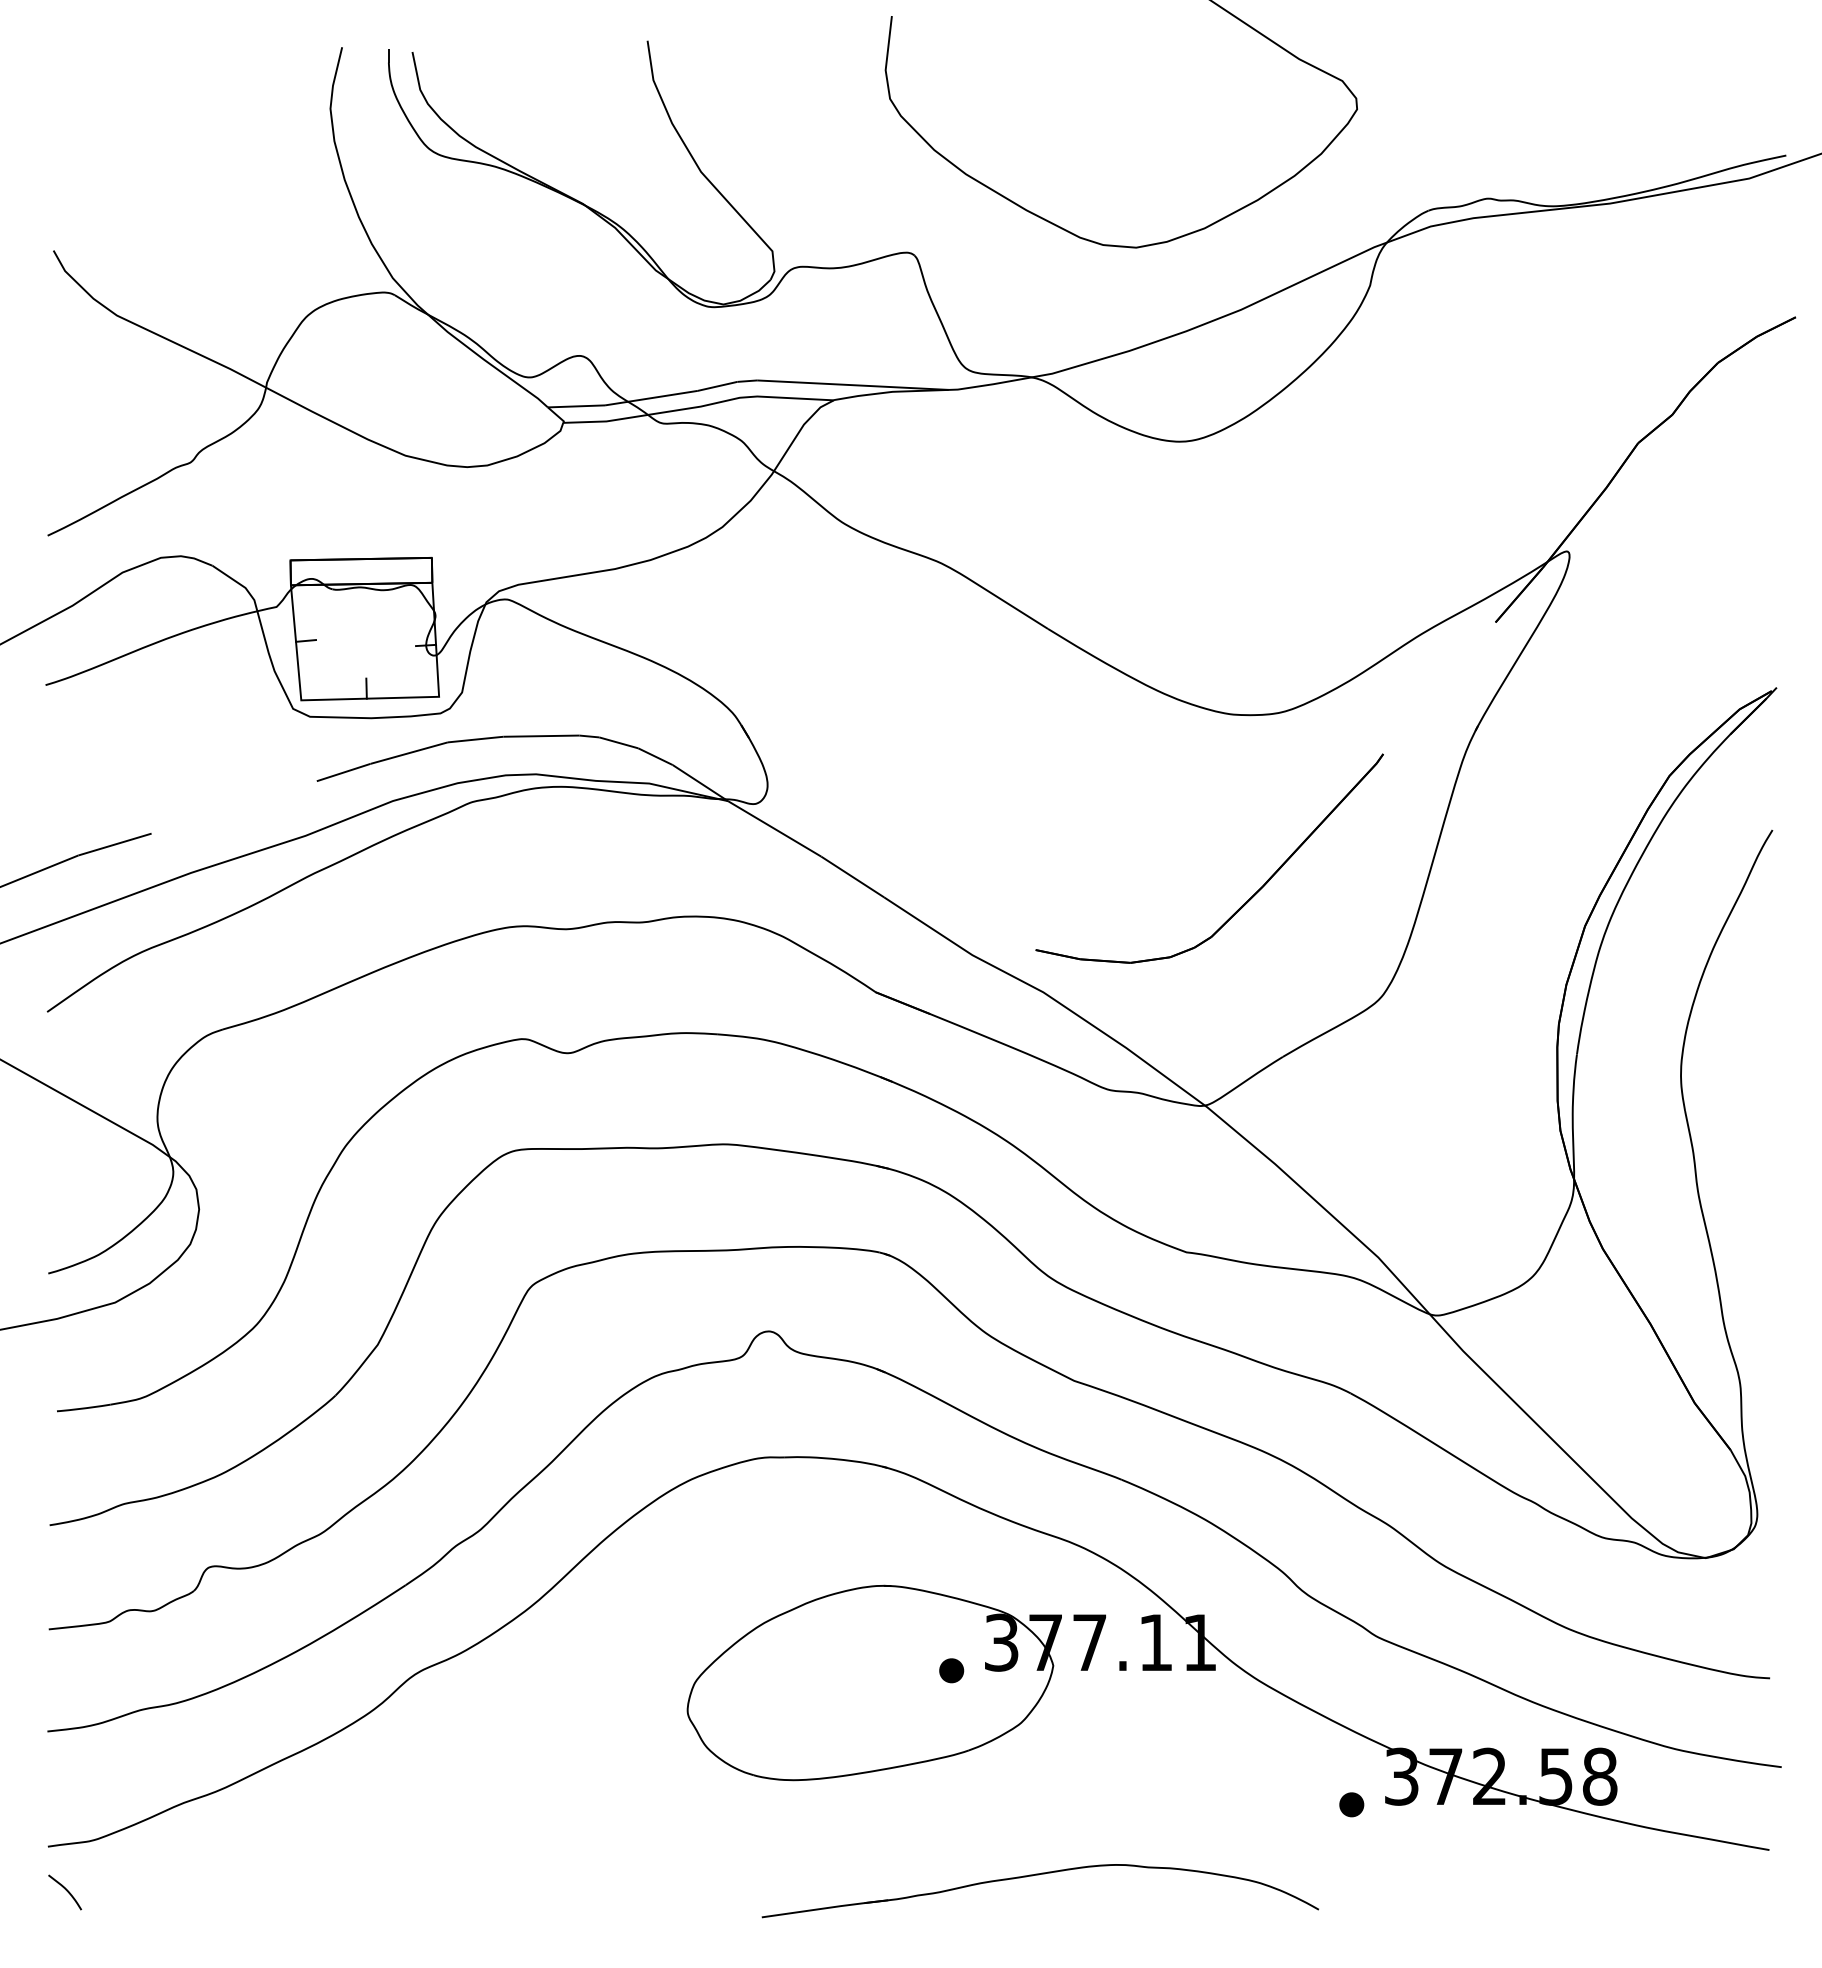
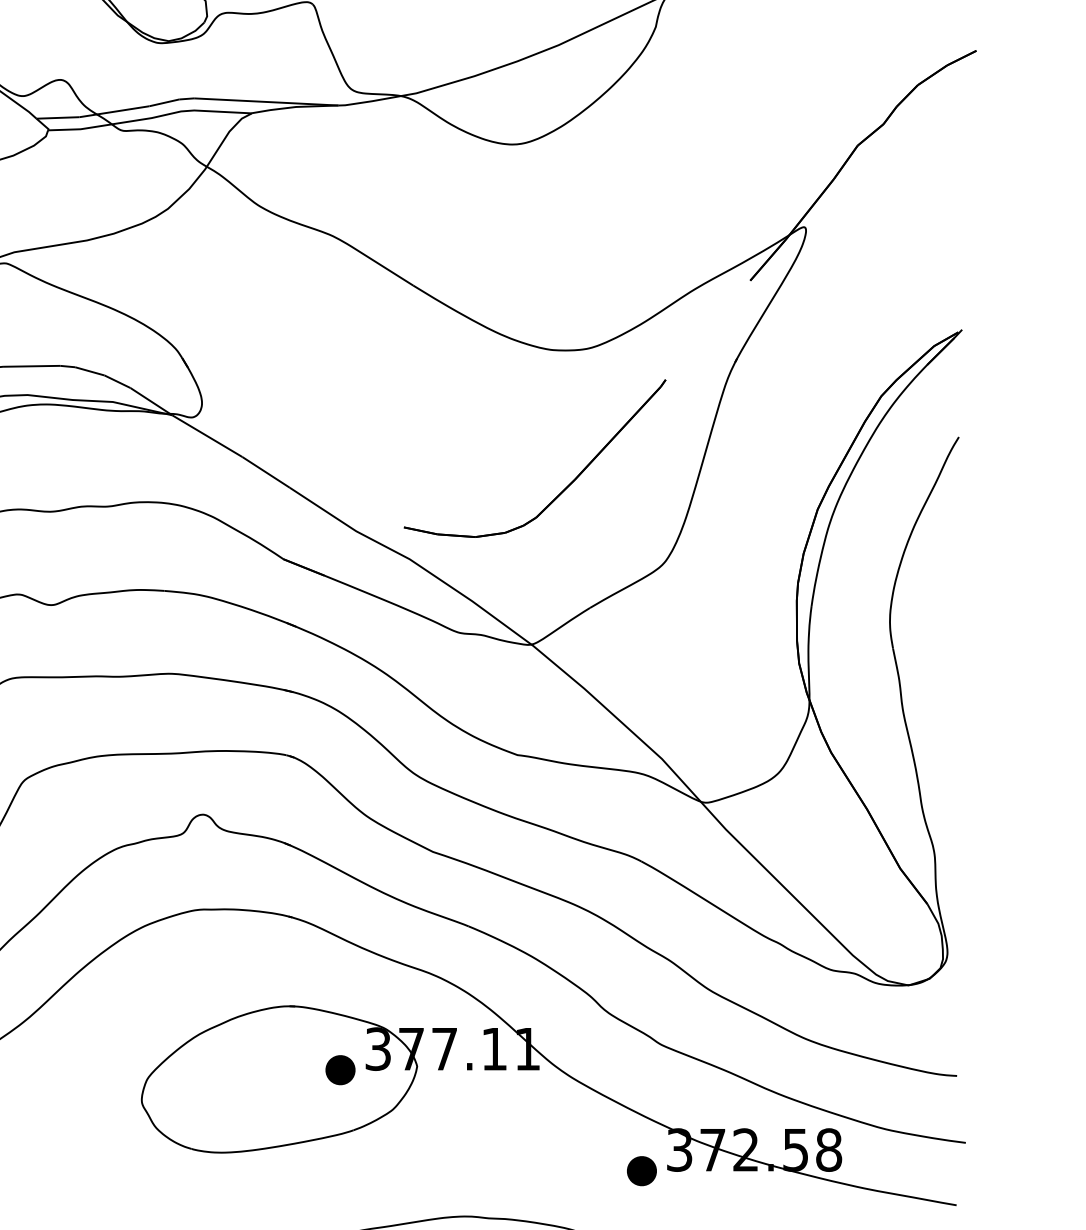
part: (951, 1670) -> (340, 1070), size x1.6
part: (1351, 1804) -> (641, 1170), size x1.6

